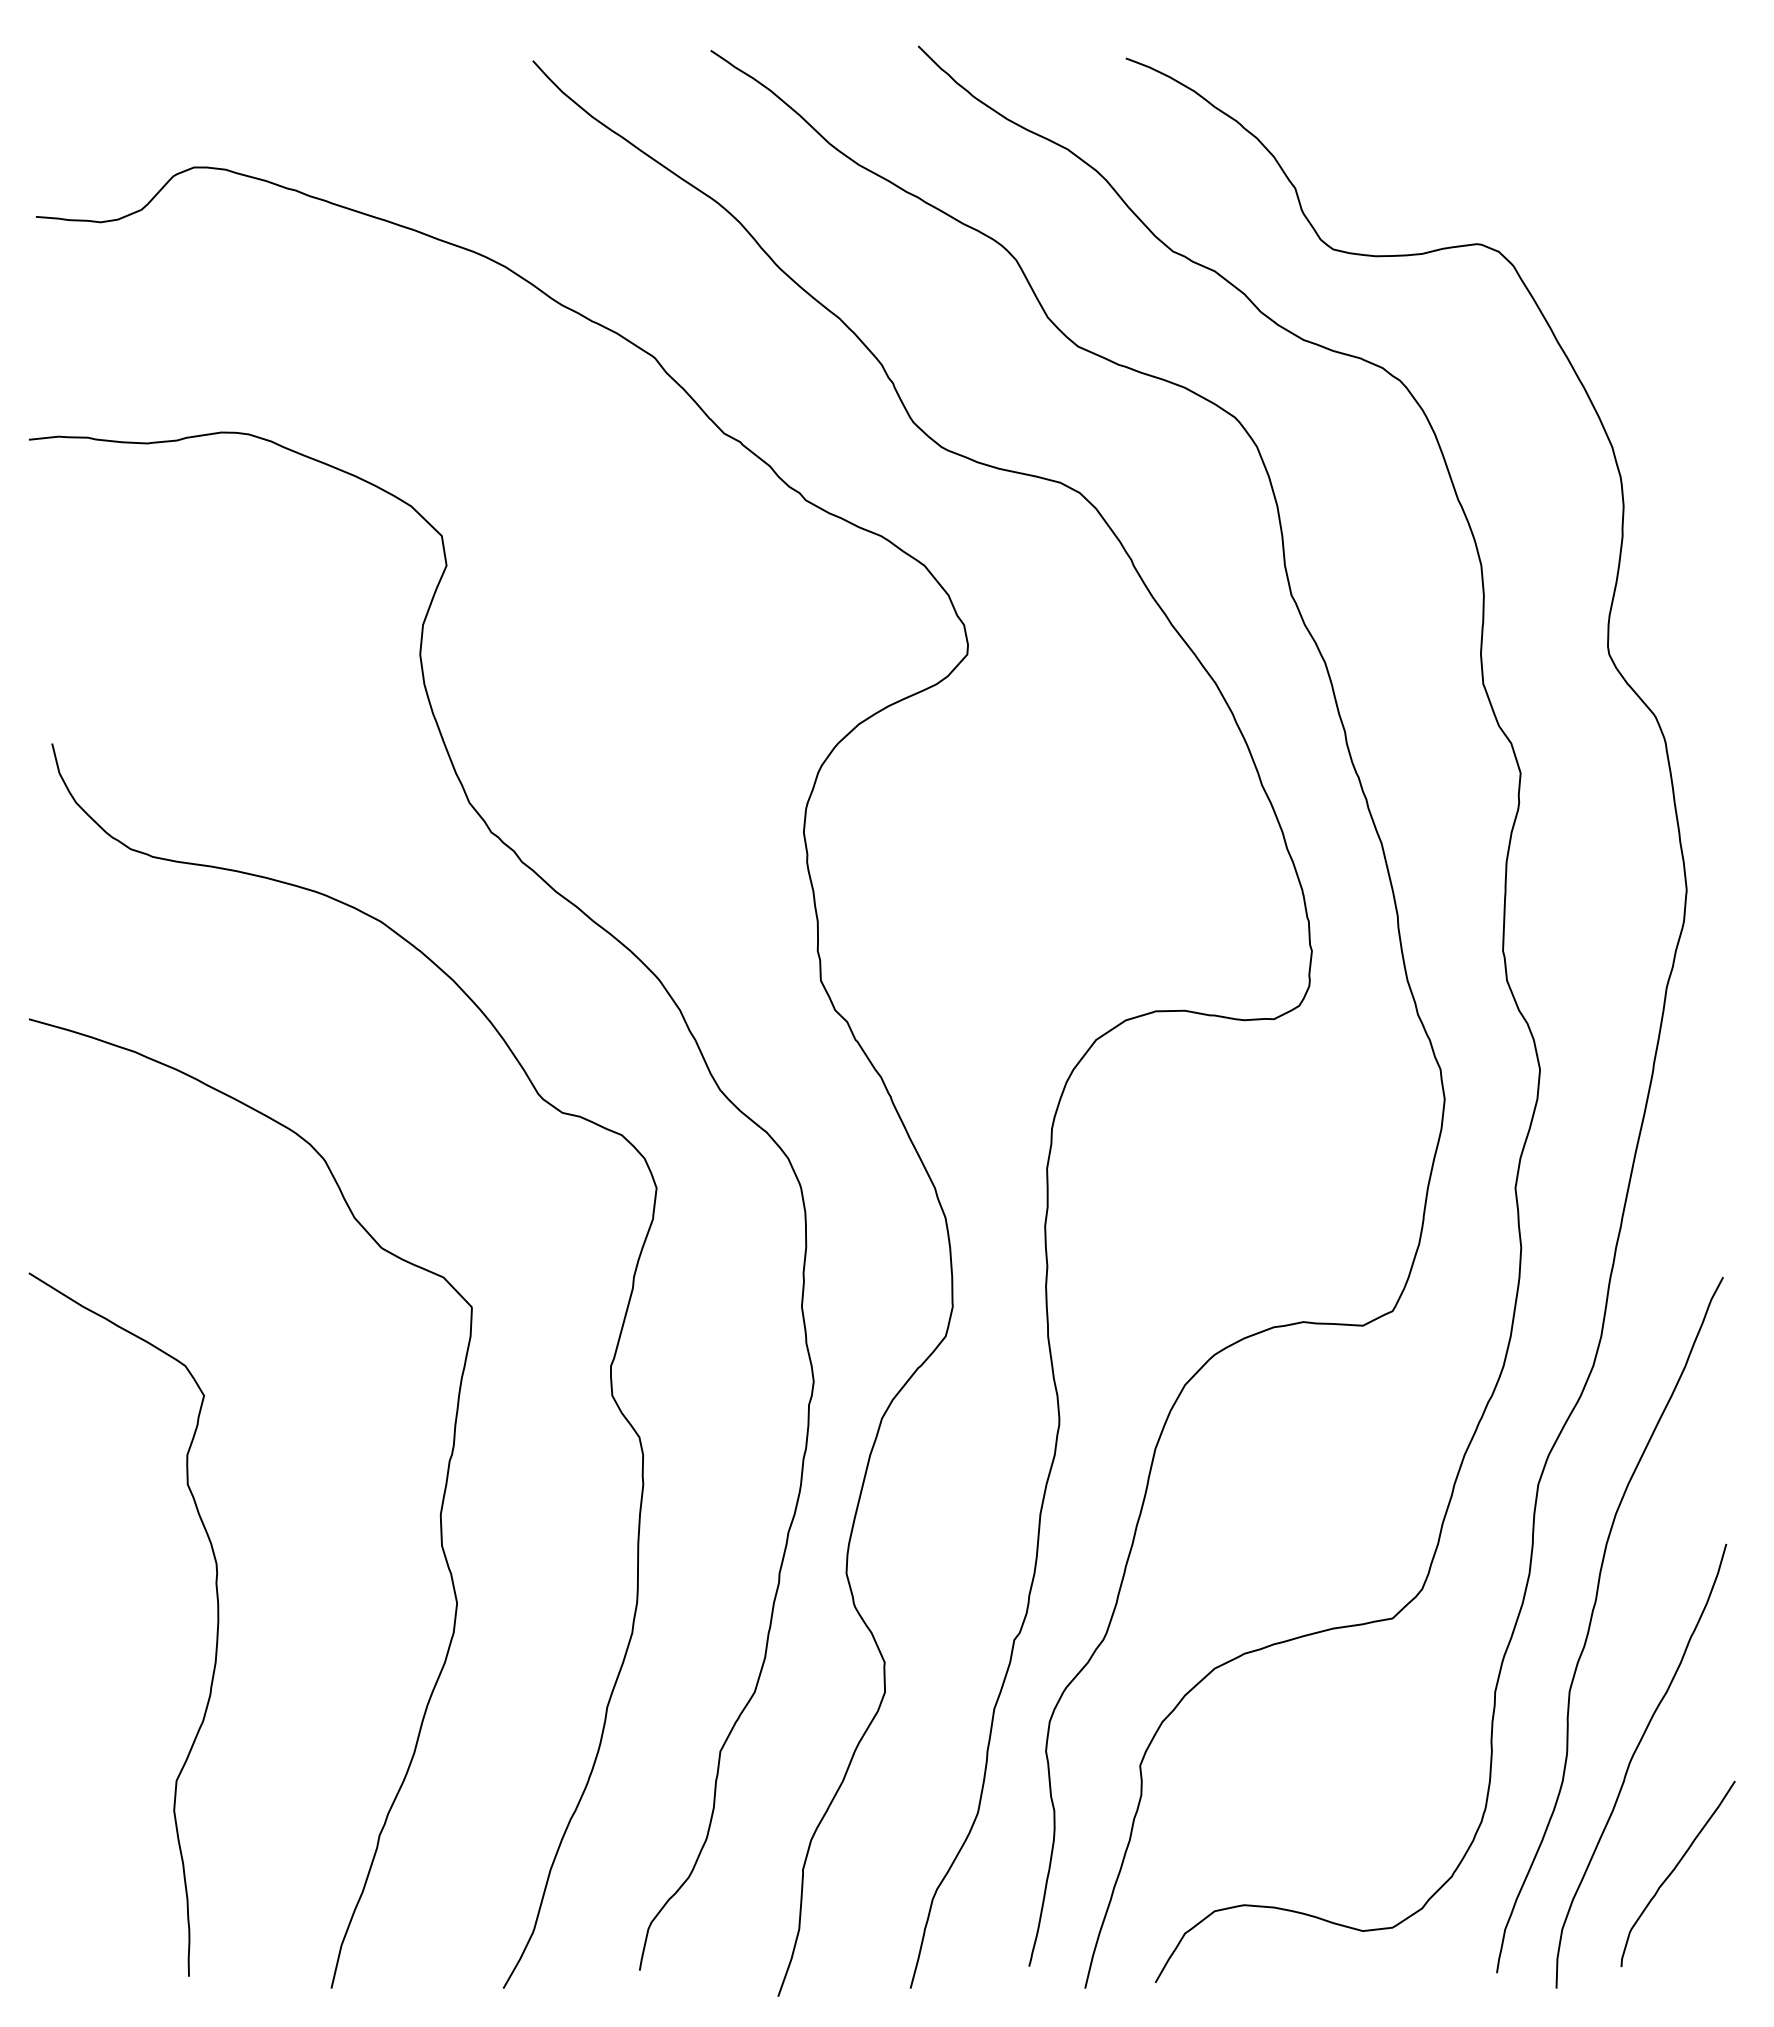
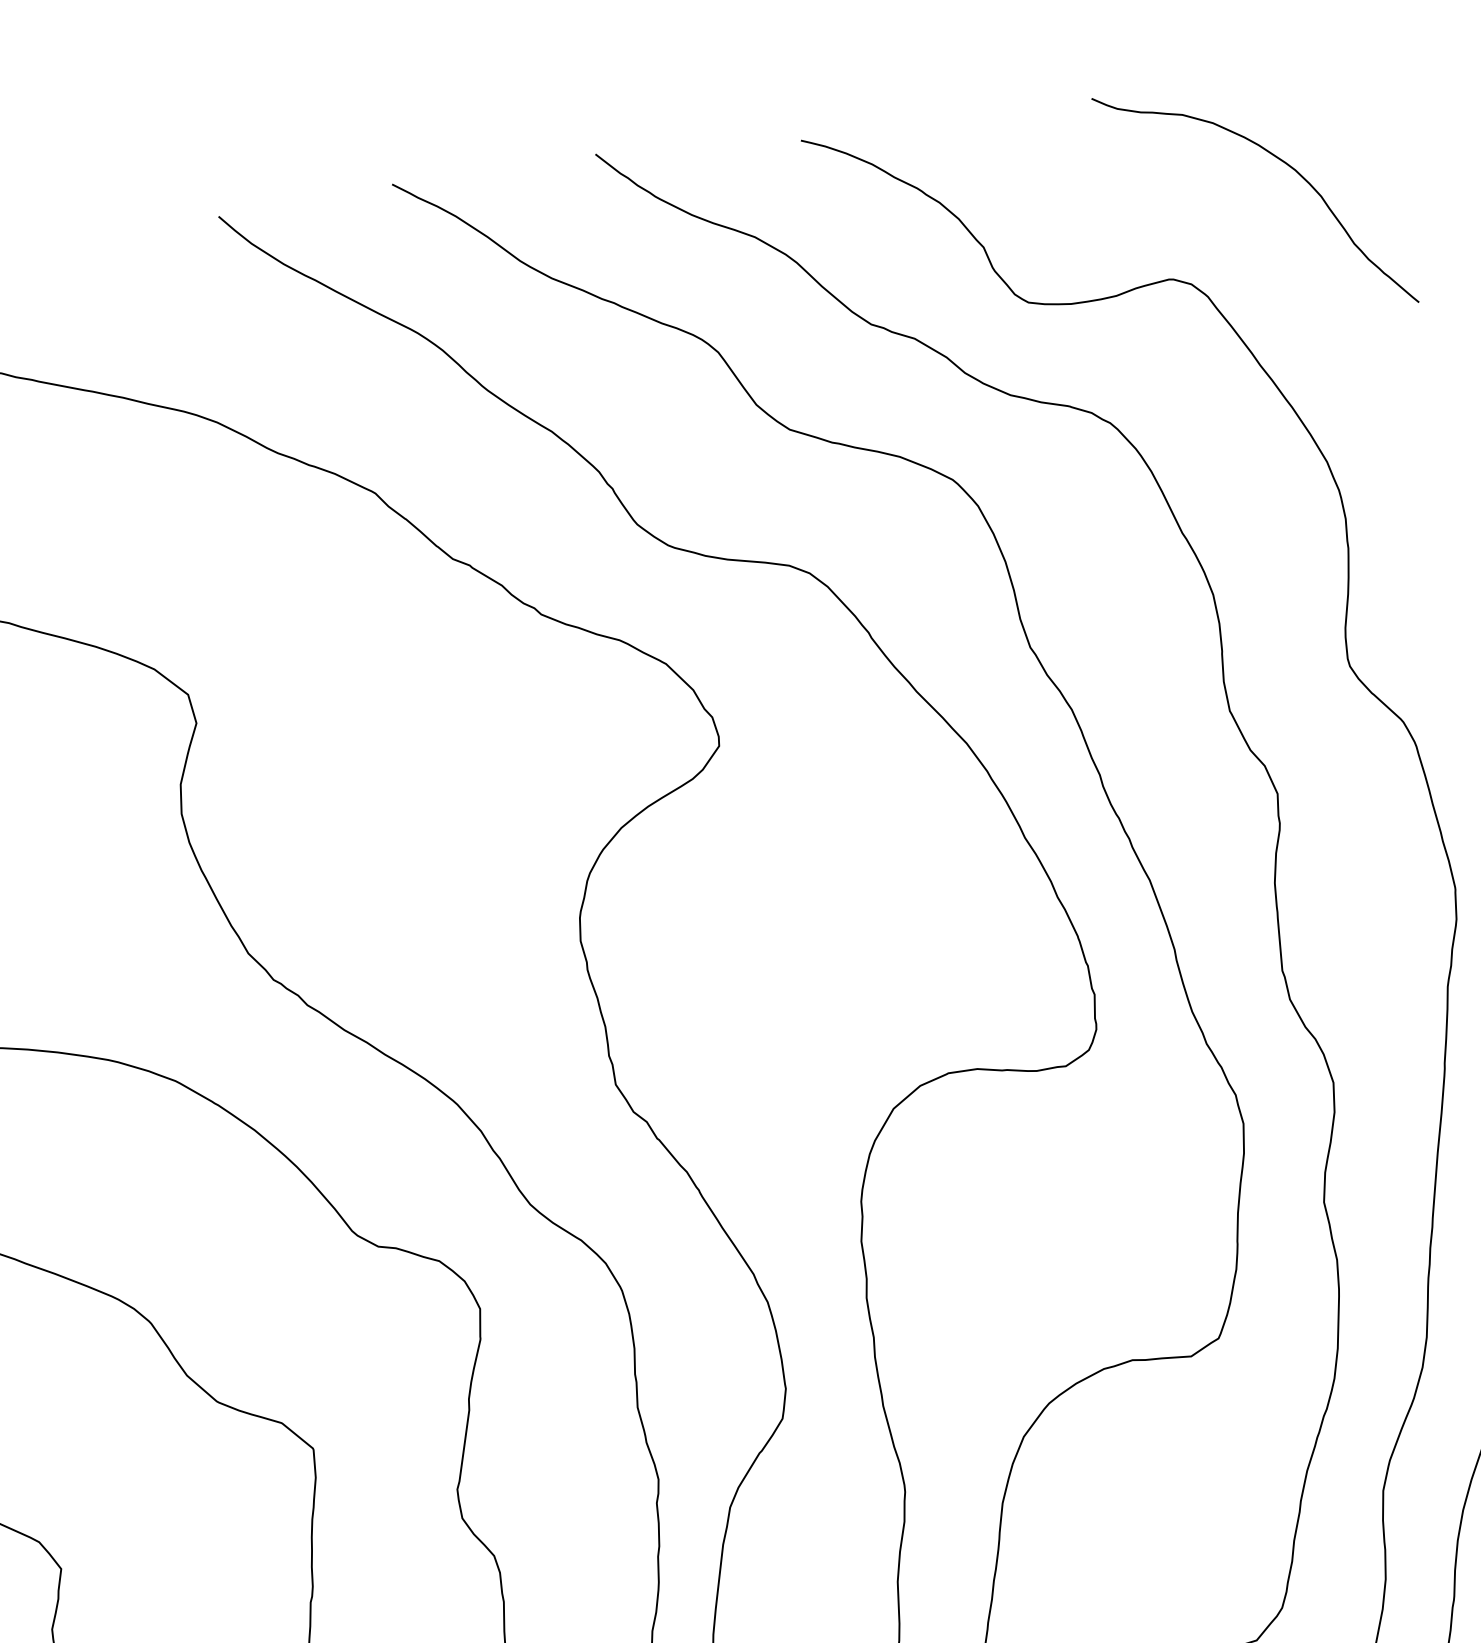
curve: (1603, 139) -> (1280, 160), added

